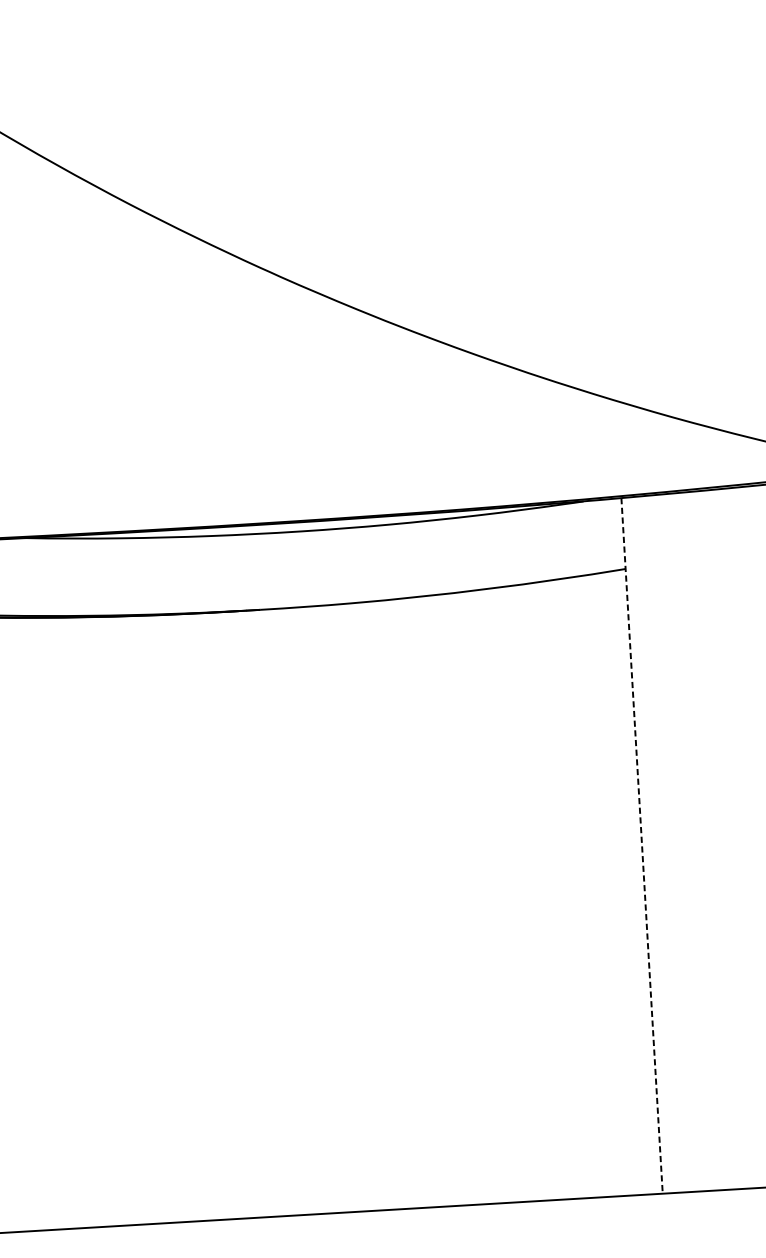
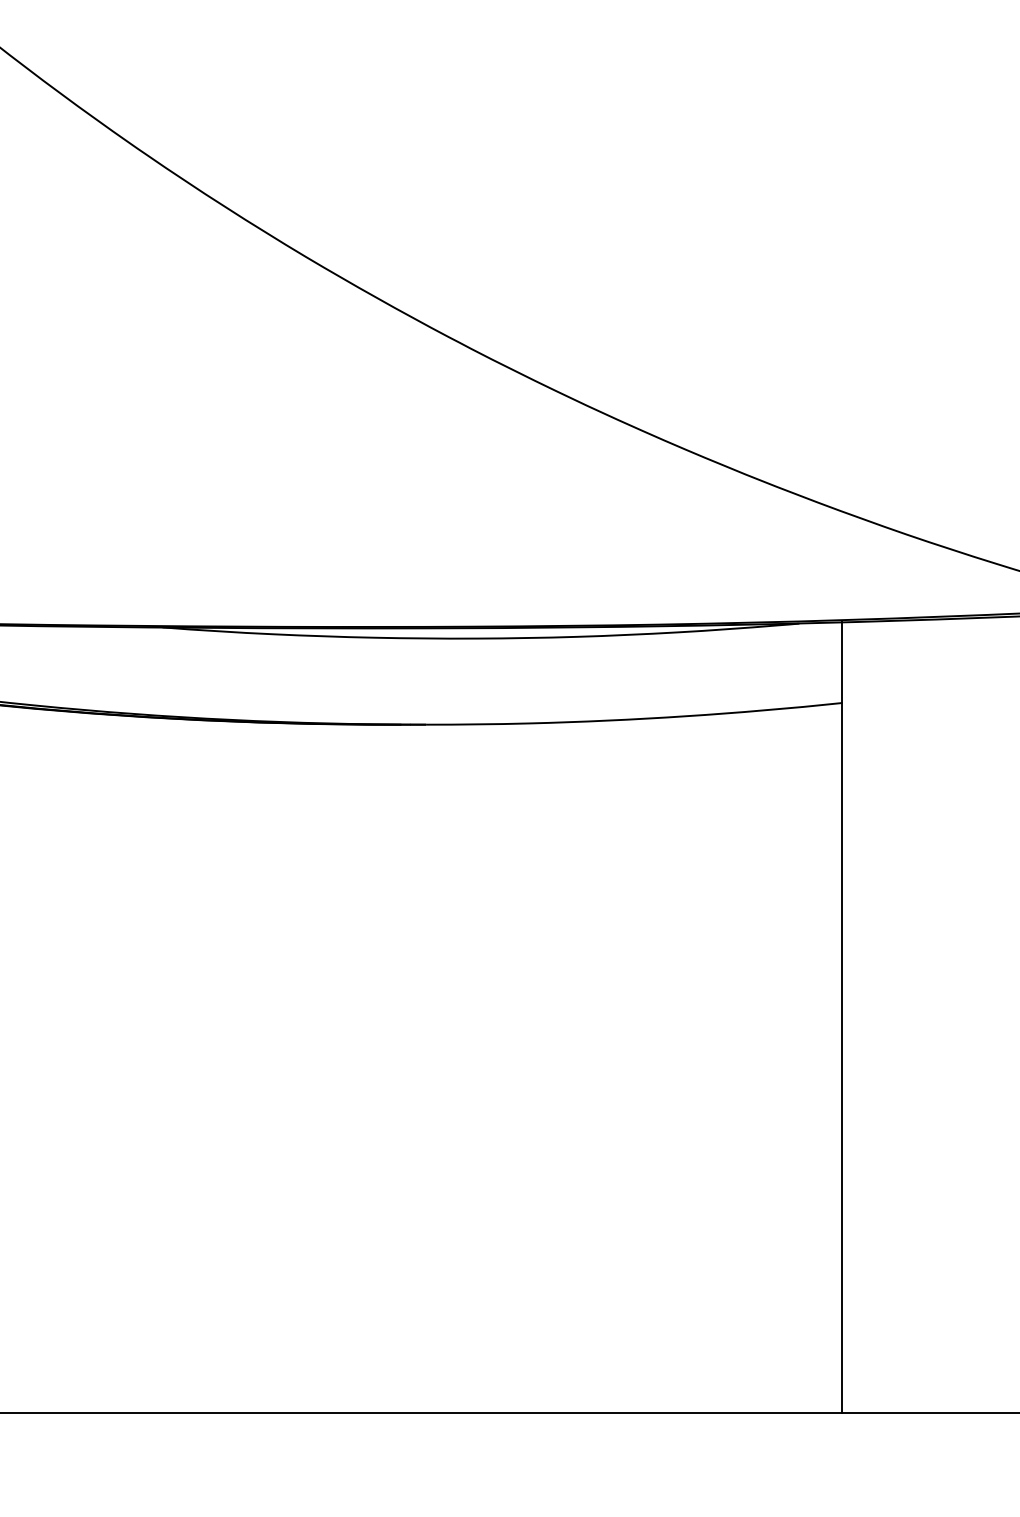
line: (642, 846) -> (842, 1018), dashed -> solid

